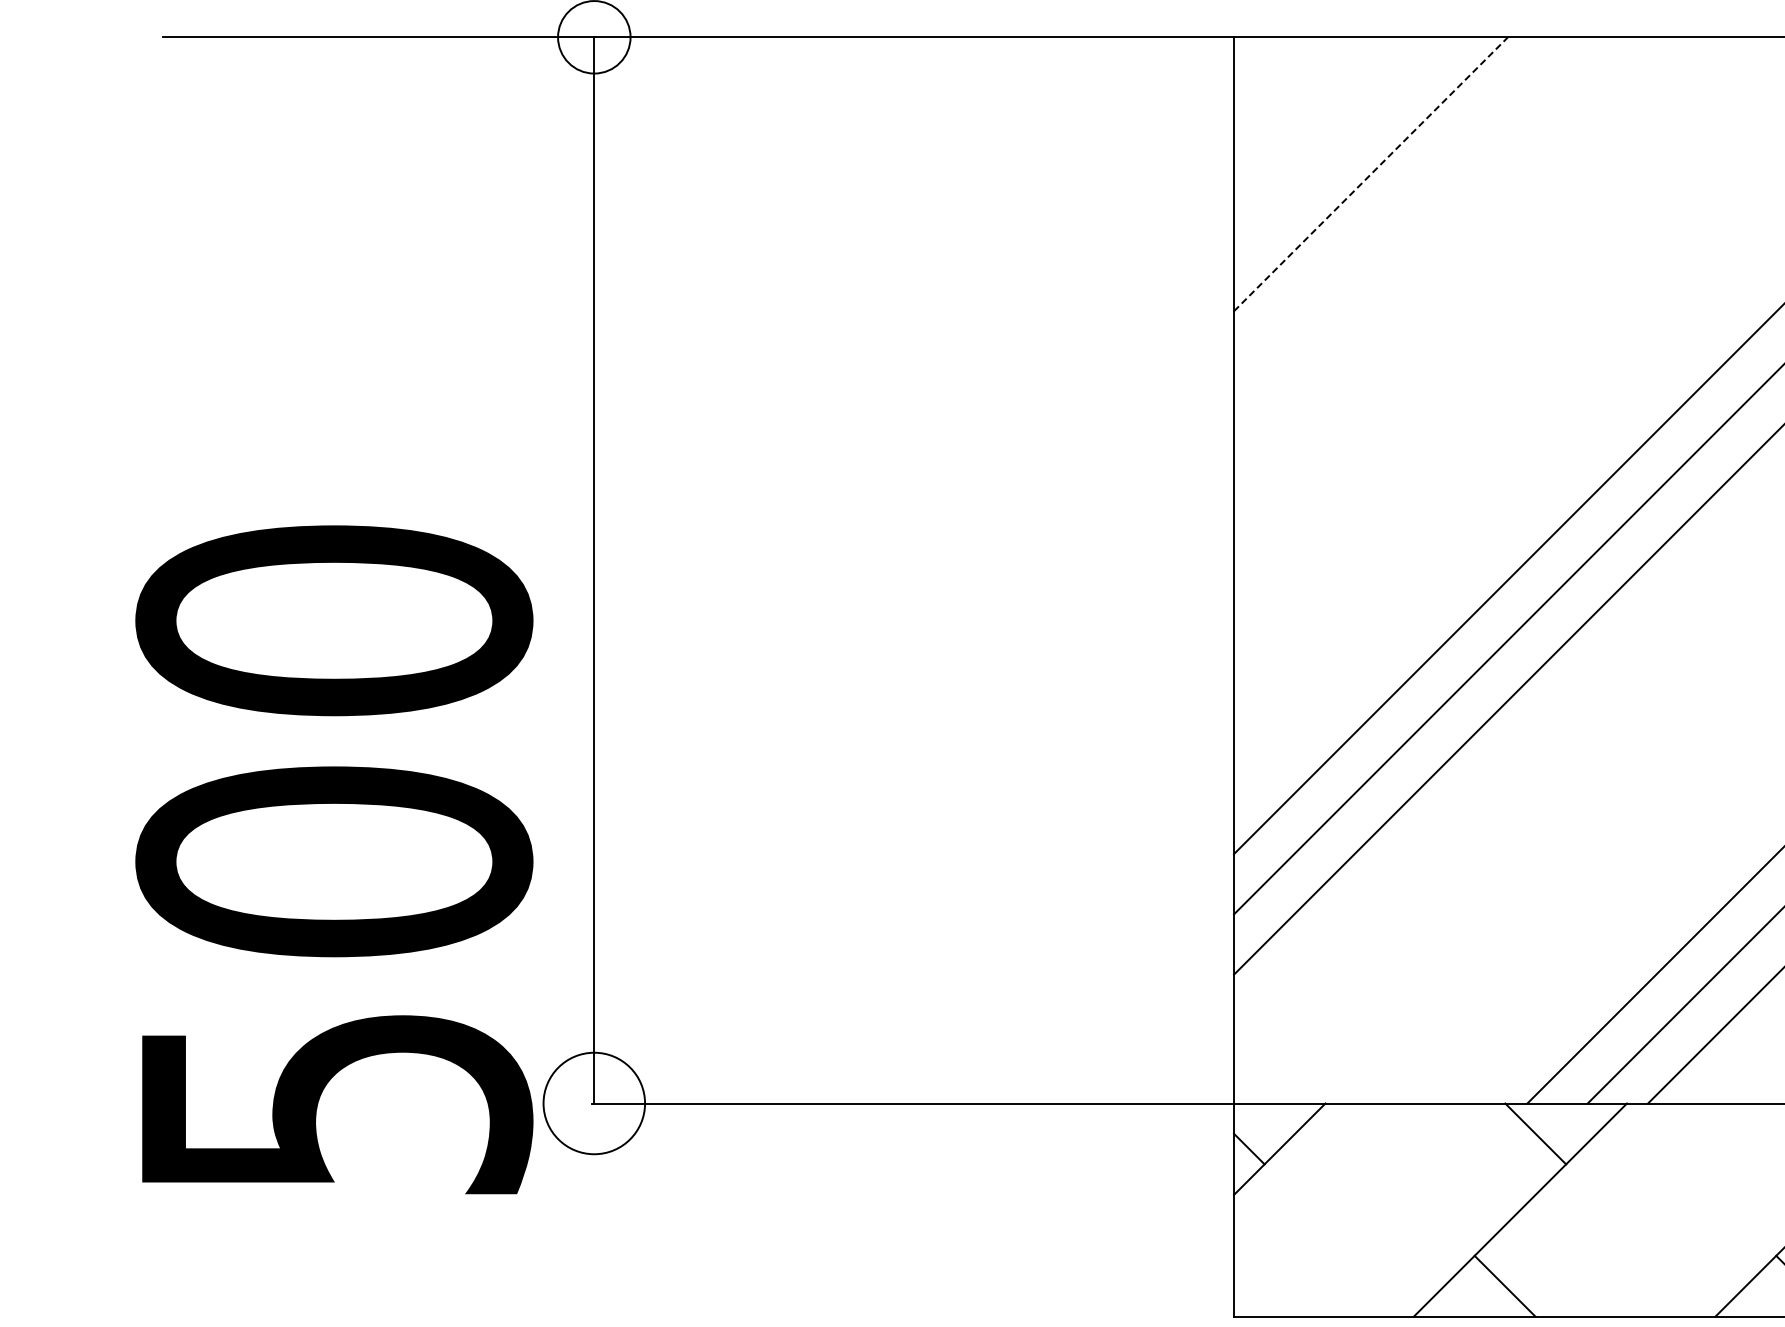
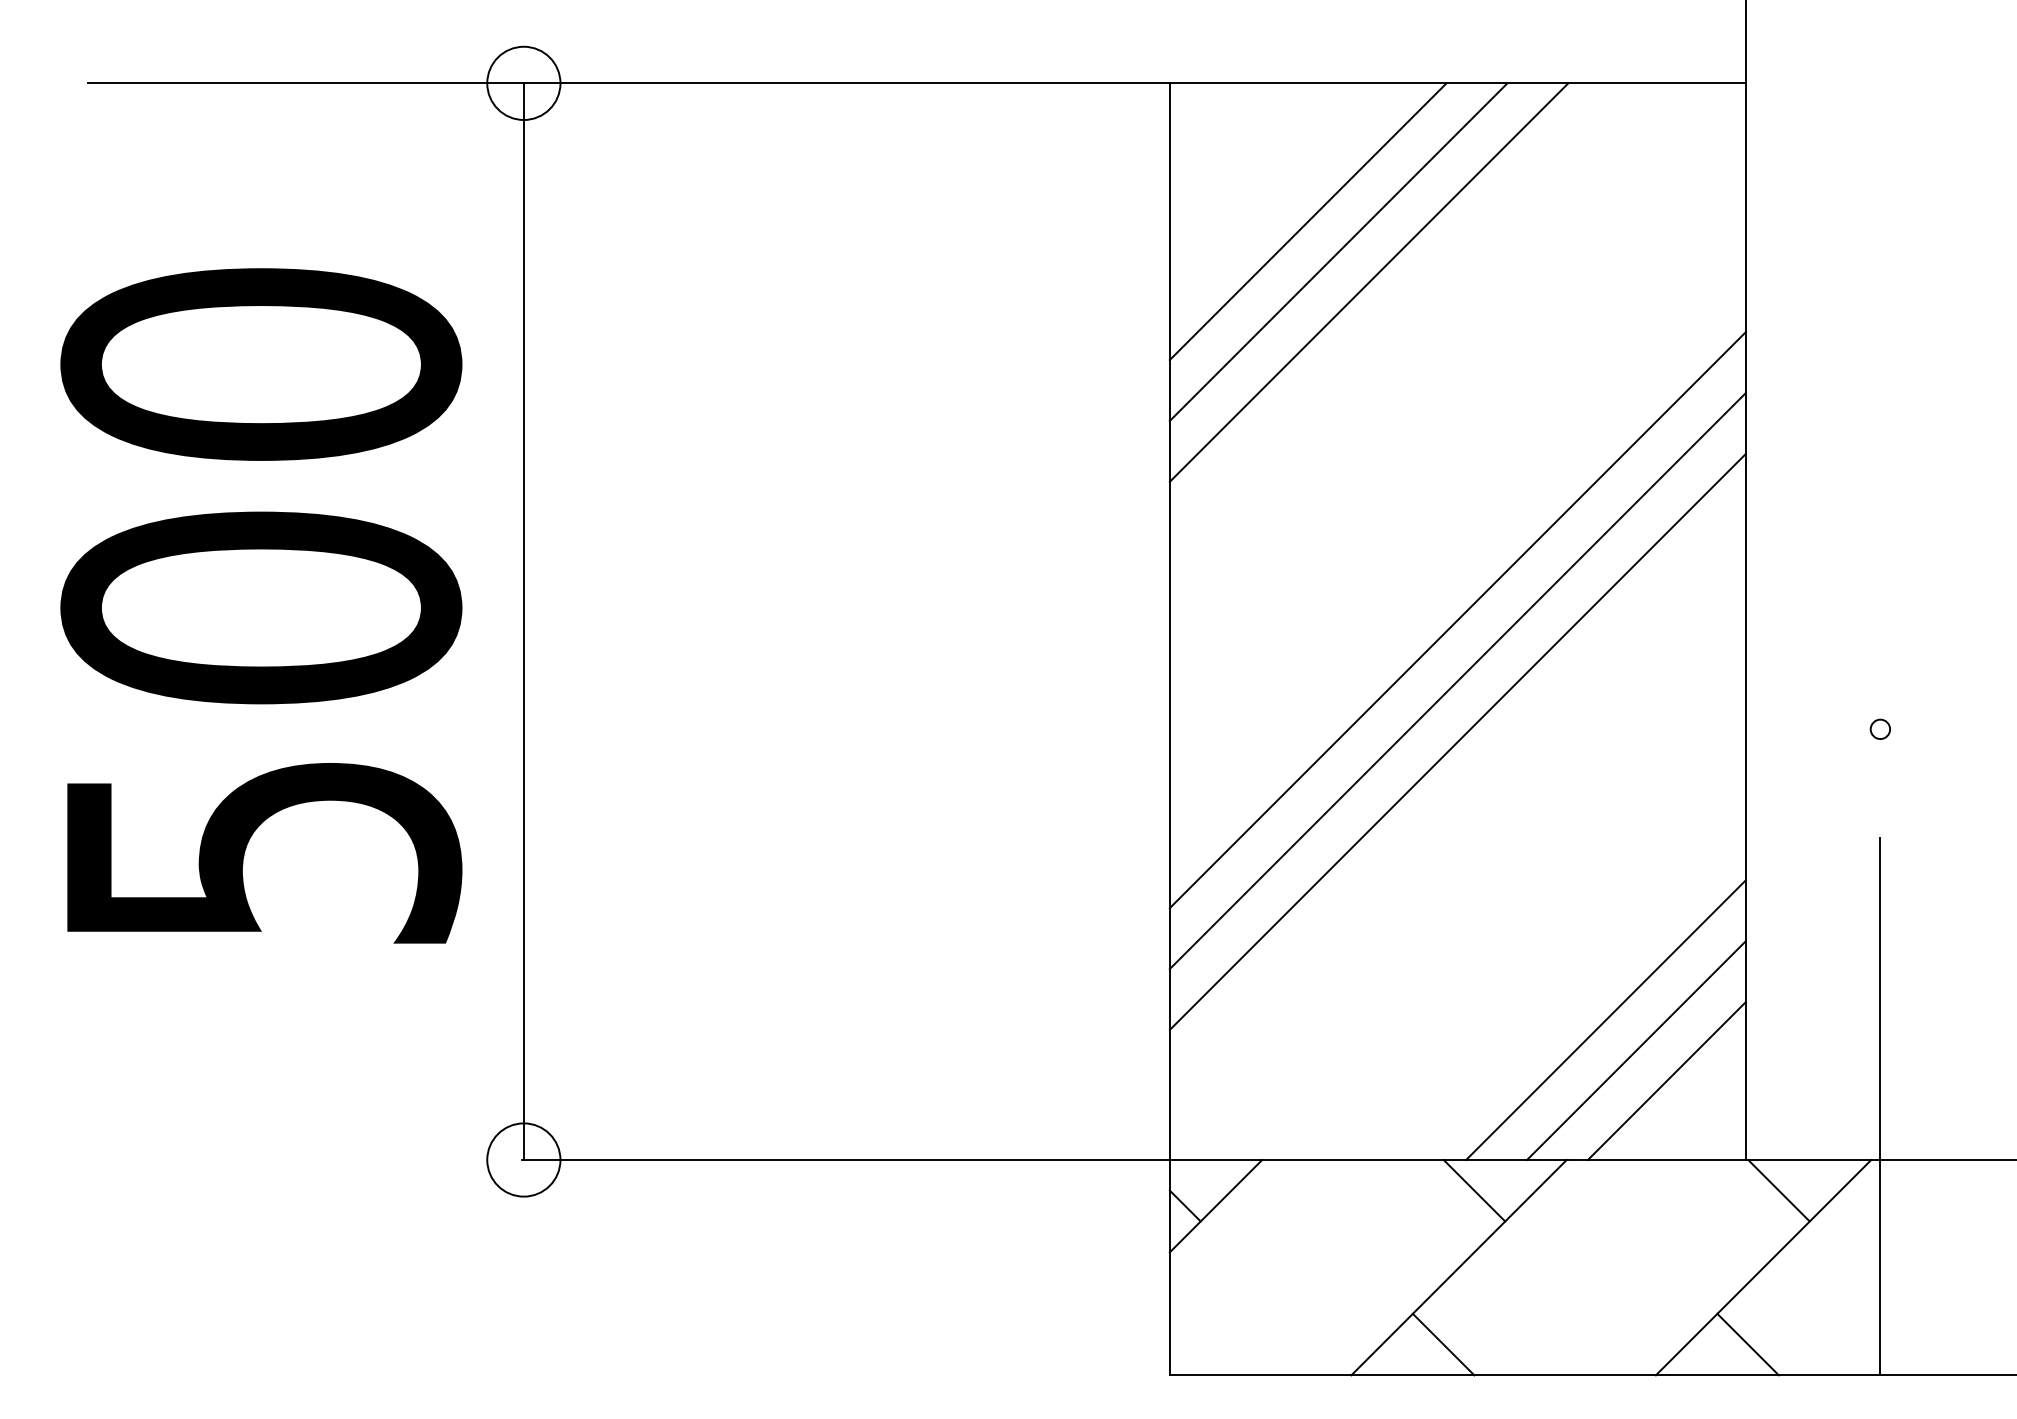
line: (1371, 174) -> (1308, 221), dashed -> solid
line: (1401, 203) -> (1338, 251), added
line: (1430, 234) -> (1368, 282), added
text: (334, 859) -> (261, 605), moved
circle: (593, 1102) -> (523, 1159), size x0.71

